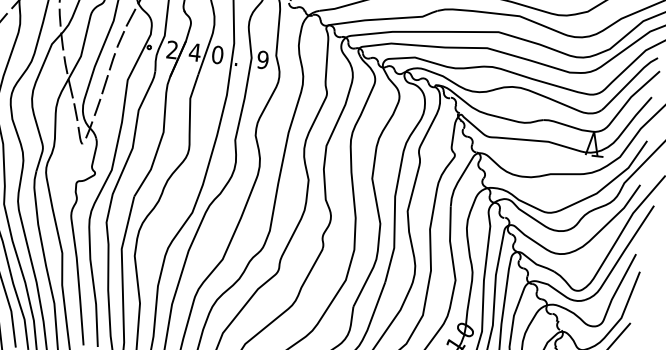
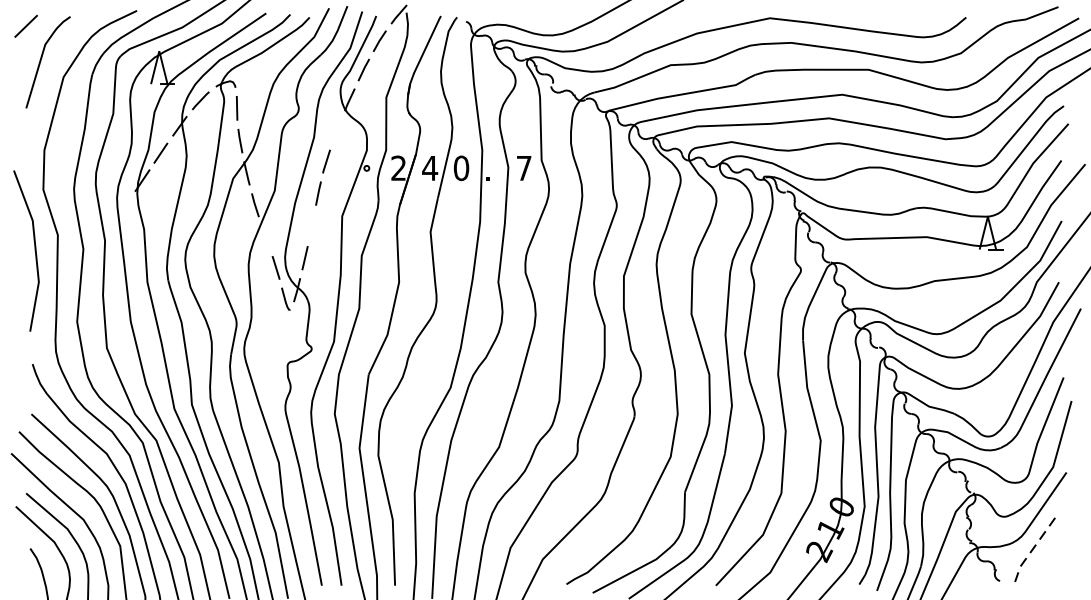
line: (130, 16) -> (336, 129), removed
text: (262, 60) -> (523, 168), 9 -> 7
line: (104, 84) -> (311, 225), removed
line: (70, 88) -> (265, 236), removed

